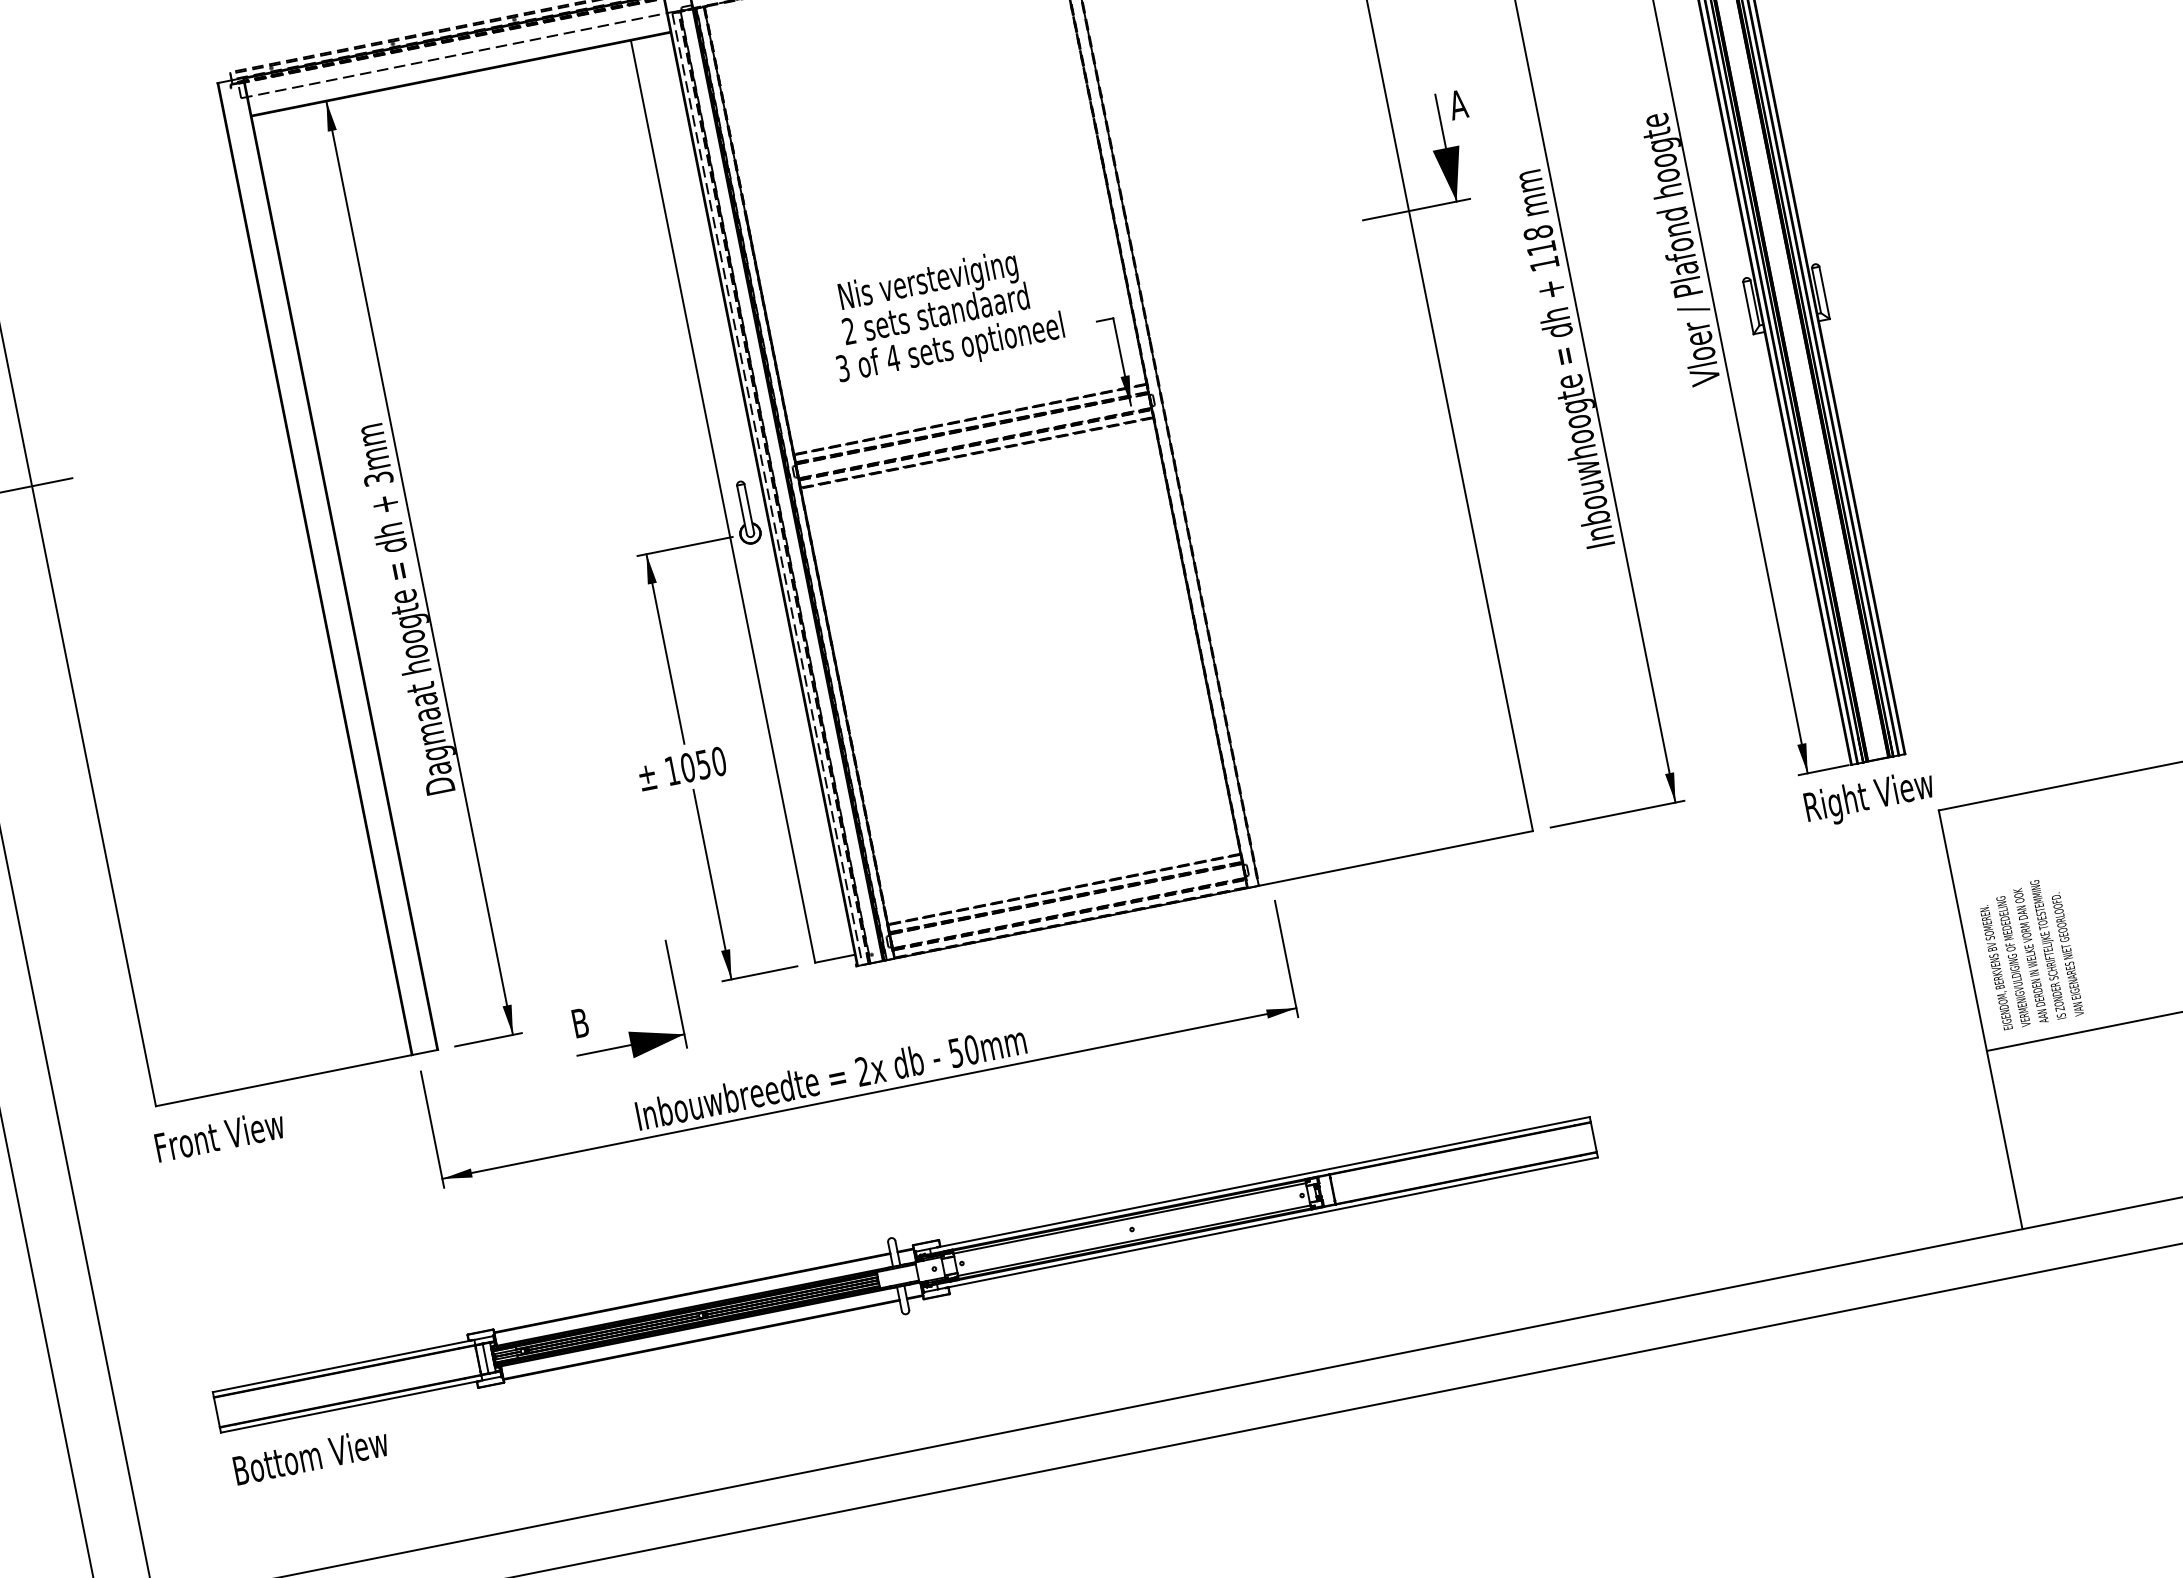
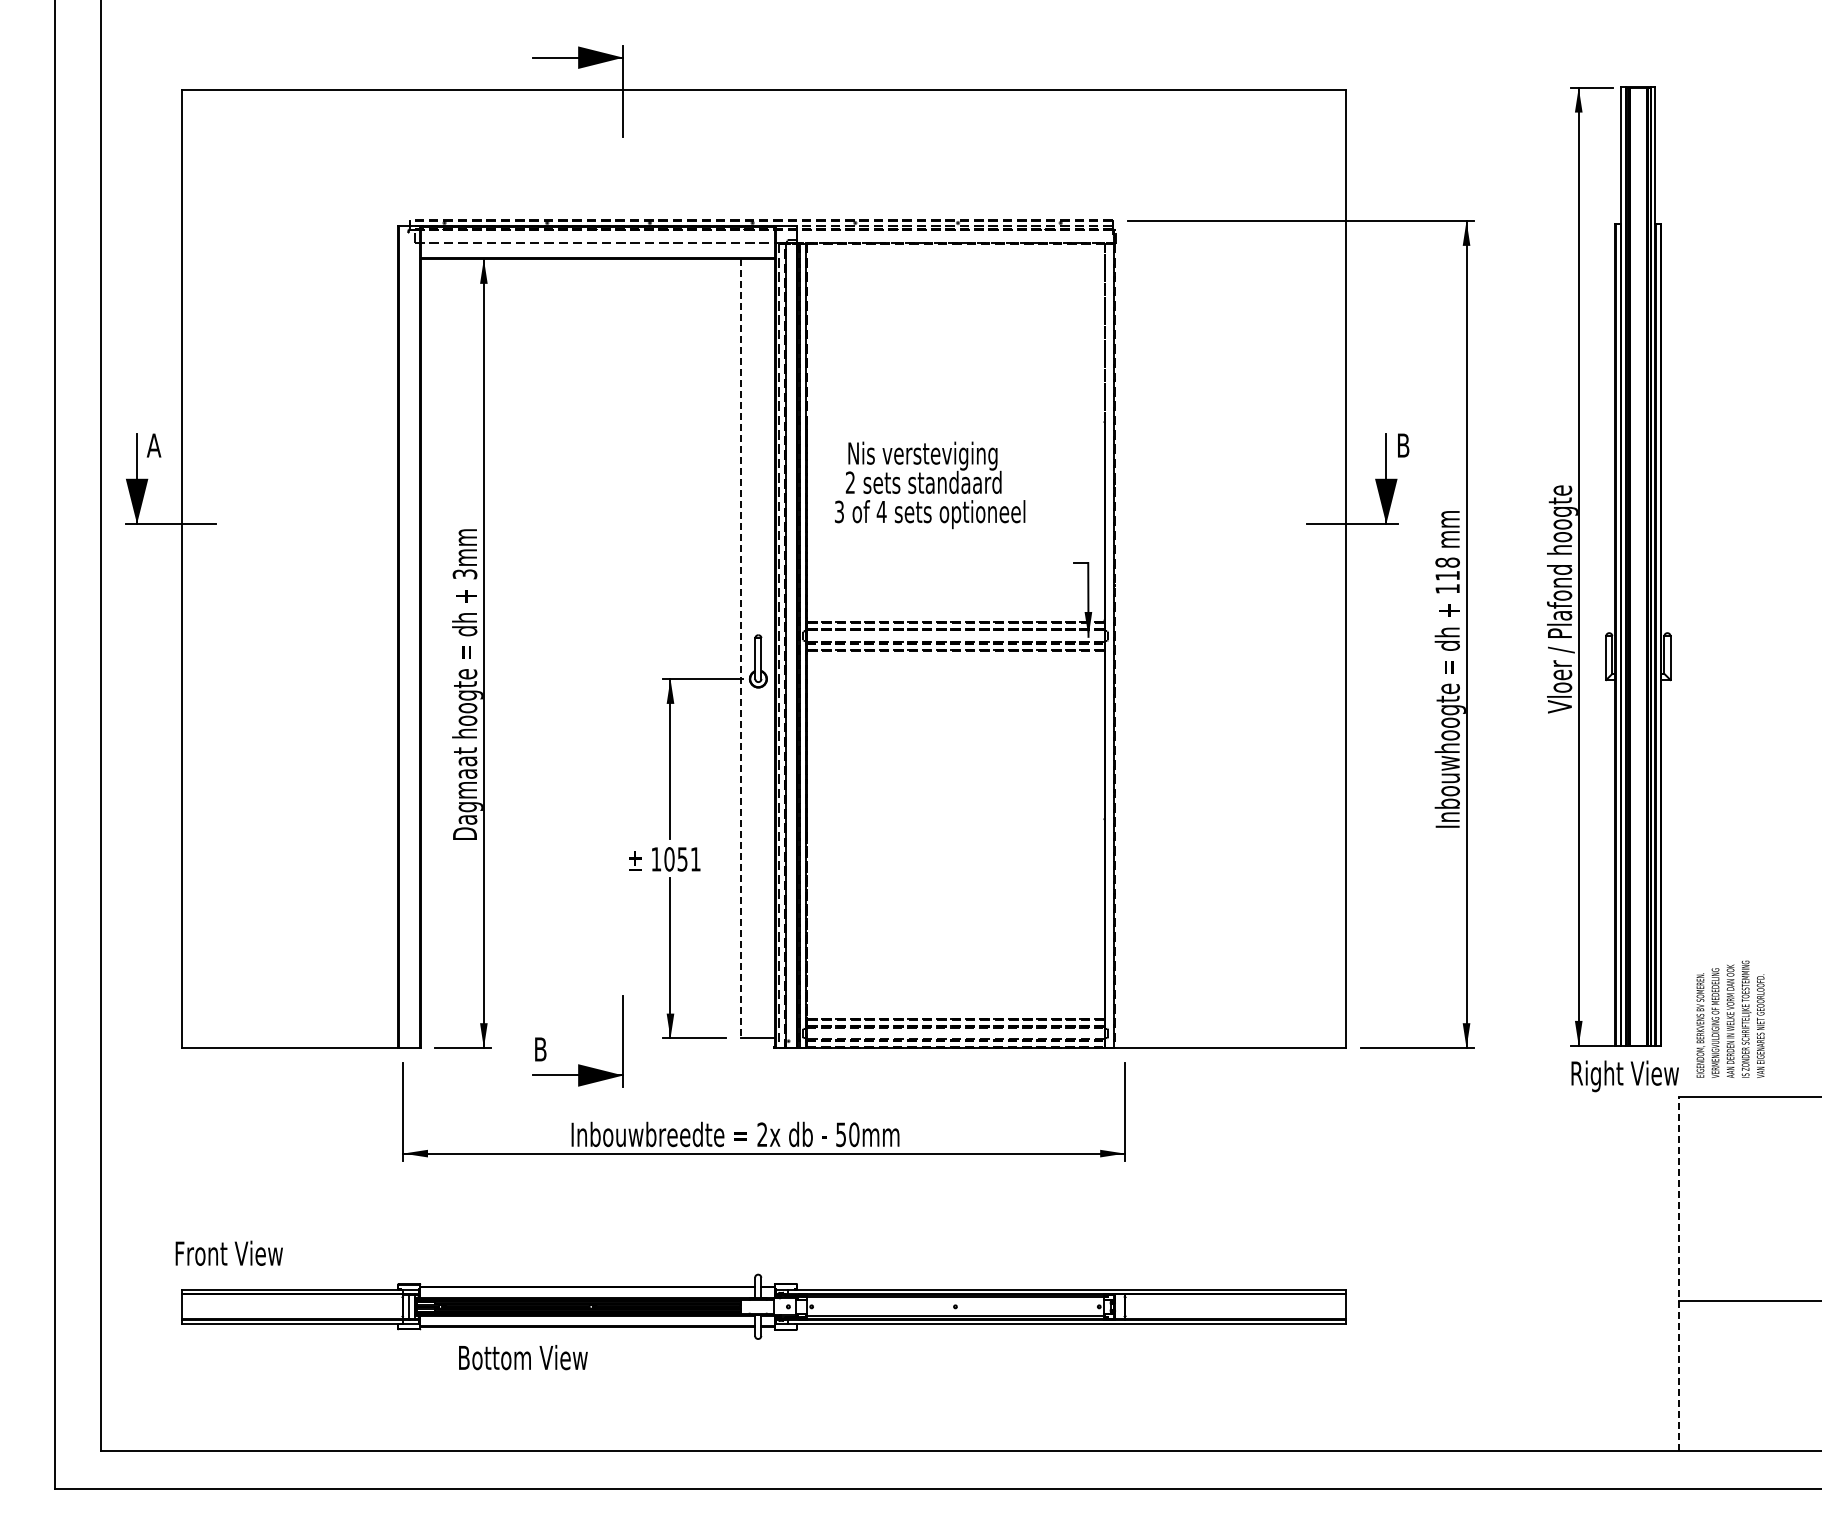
text: (1458, 104) -> (1403, 445), A -> B
text: (944, 315) -> (930, 485), moved
line: (723, 501) -> (741, 648), solid -> dashed
text: (718, 761) -> (695, 859), 1050 -> 1051
text: (2030, 952) -> (1730, 1018), moved
line: (1980, 1020) -> (1679, 1274), solid -> dashed
text: (218, 1134) -> (228, 1252), moved
text: (311, 1455) -> (523, 1357), moved

